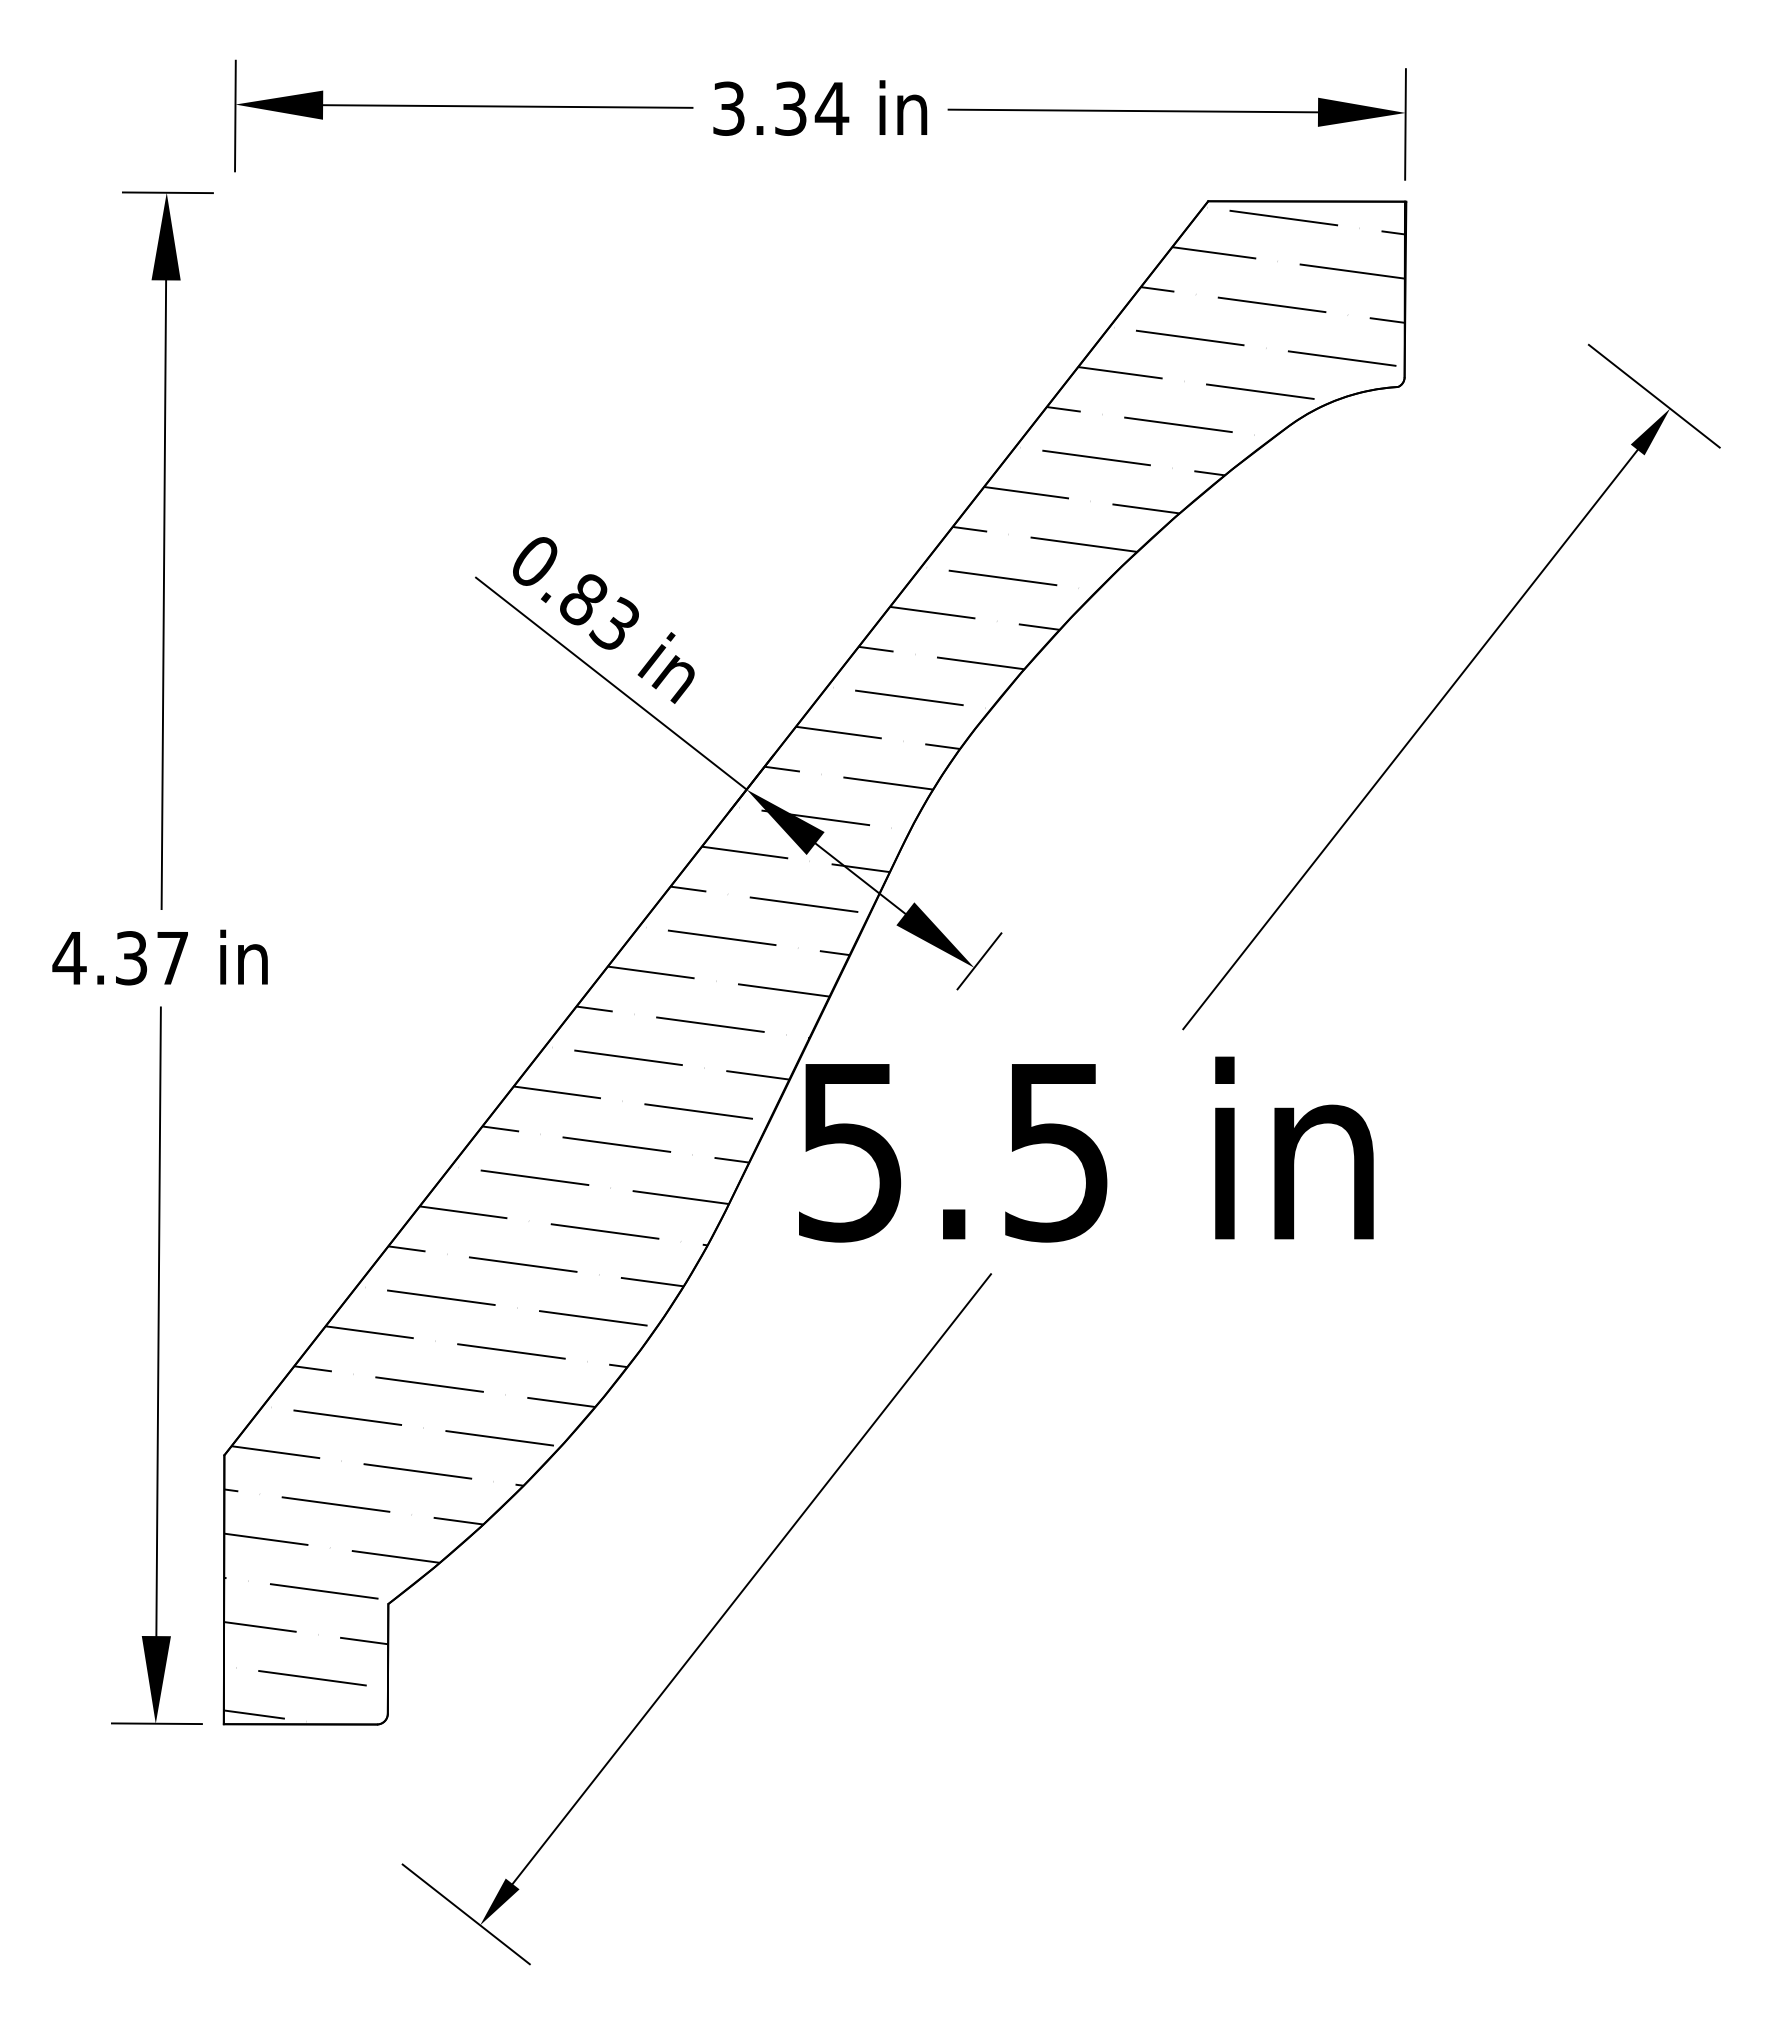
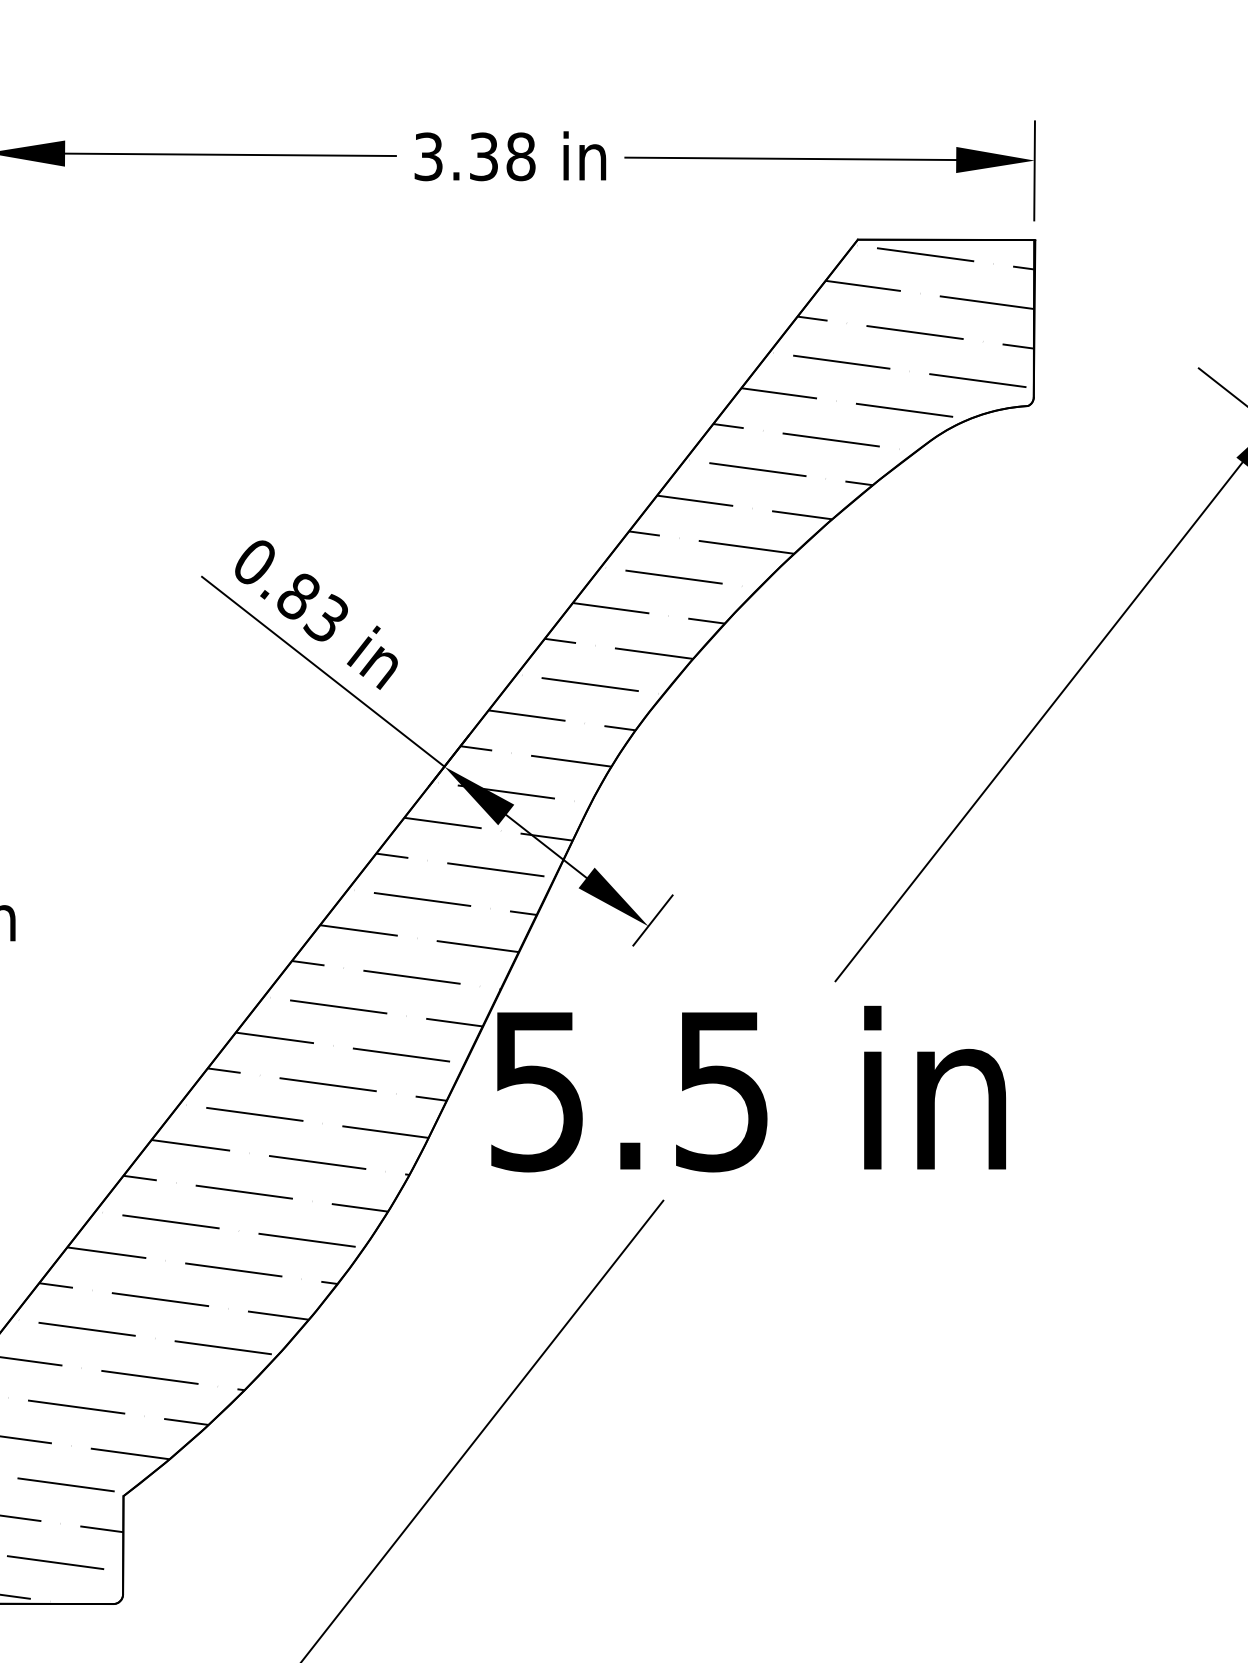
text: (831, 108) -> (520, 156), 3.34 -> 3.38

